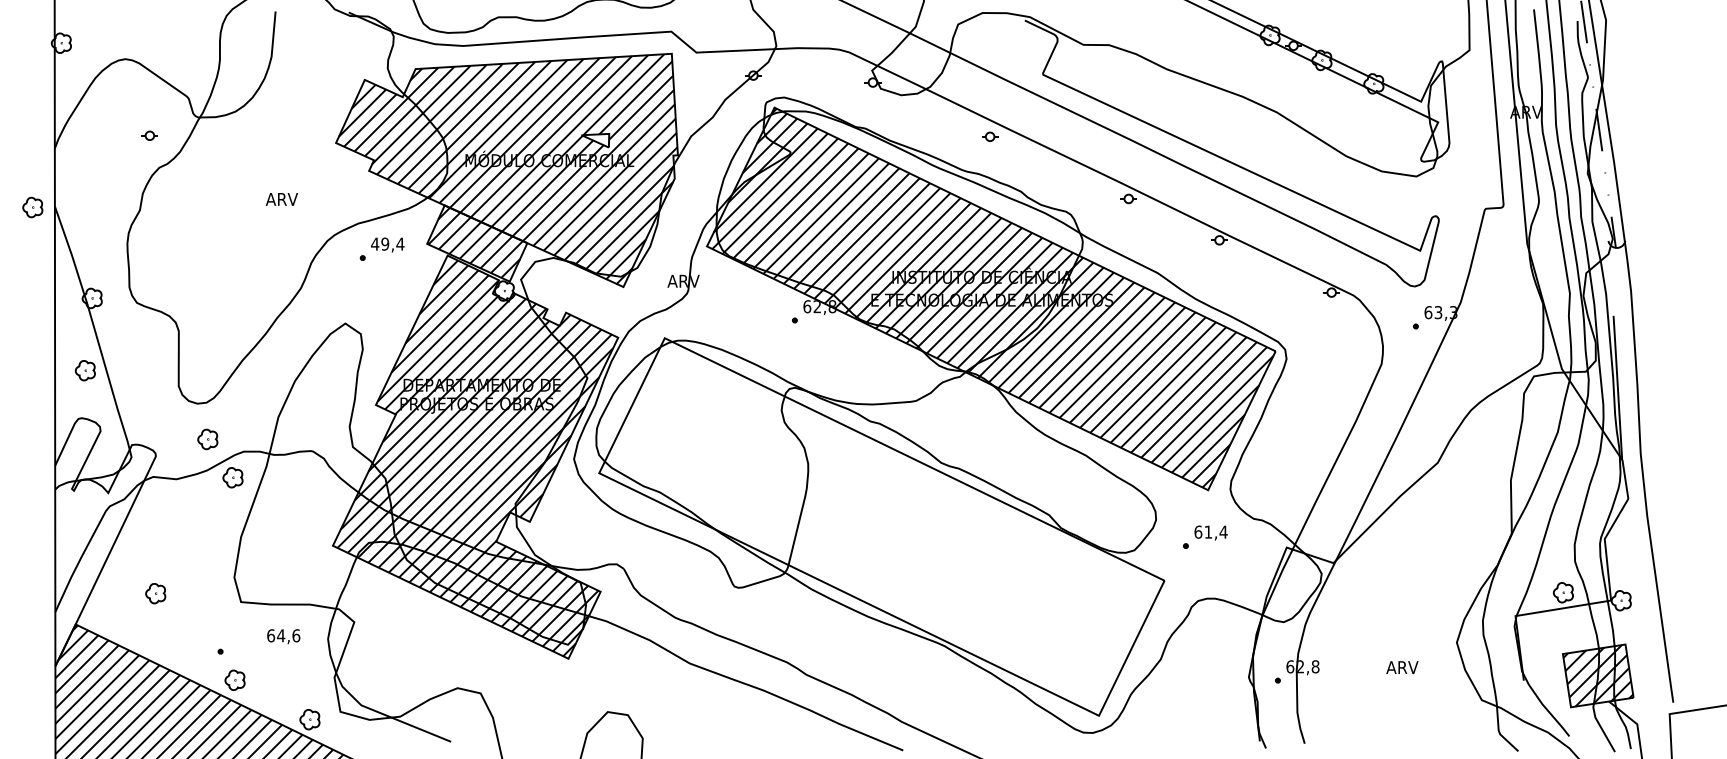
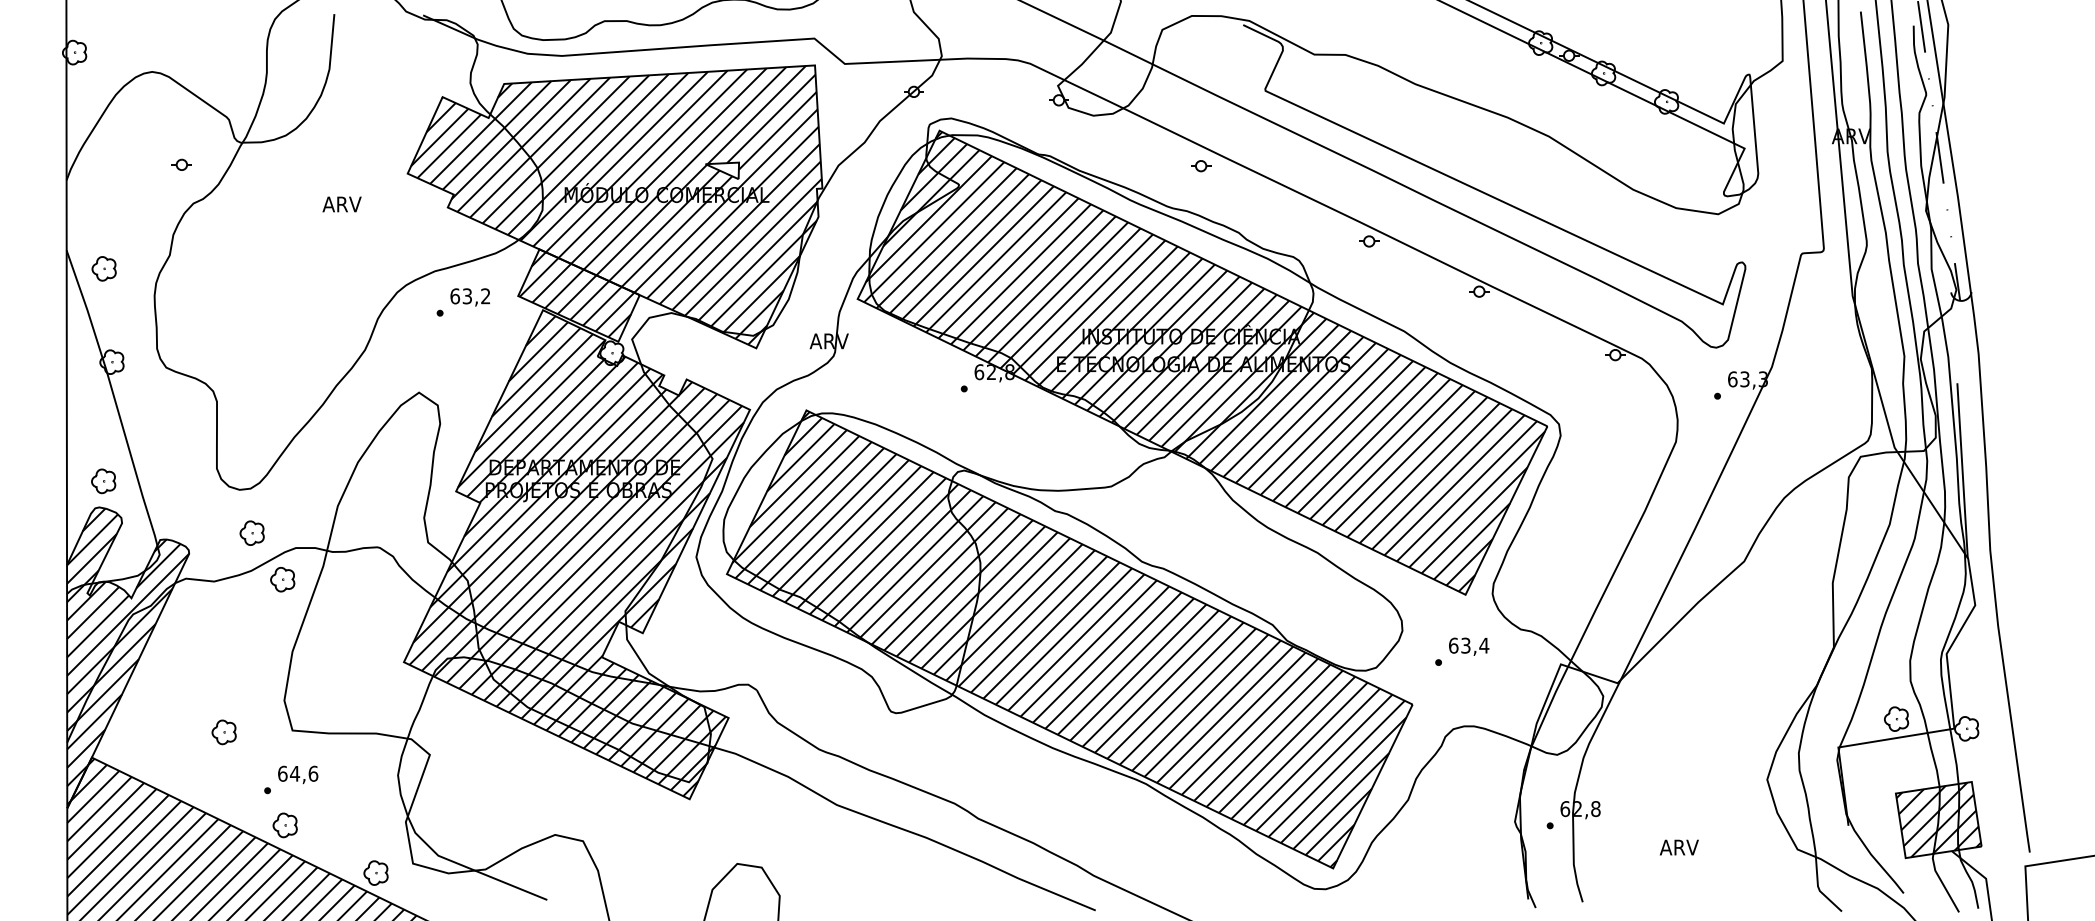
text: (281, 199) -> (341, 204), moved
part: (32, 207) -> (103, 268), moved
text: (387, 243) -> (470, 295), 49,4 -> 63,2
part: (84, 370) -> (102, 481), moved
hatch: (881, 526) -> (1069, 638), added
text: (1208, 531) -> (1465, 644), 61,4 -> 63,4
hatch: (105, 541) -> (128, 657), added
part: (155, 593) -> (223, 732), moved
text: (283, 636) -> (297, 774), moved
text: (1402, 667) -> (1679, 847), moved

